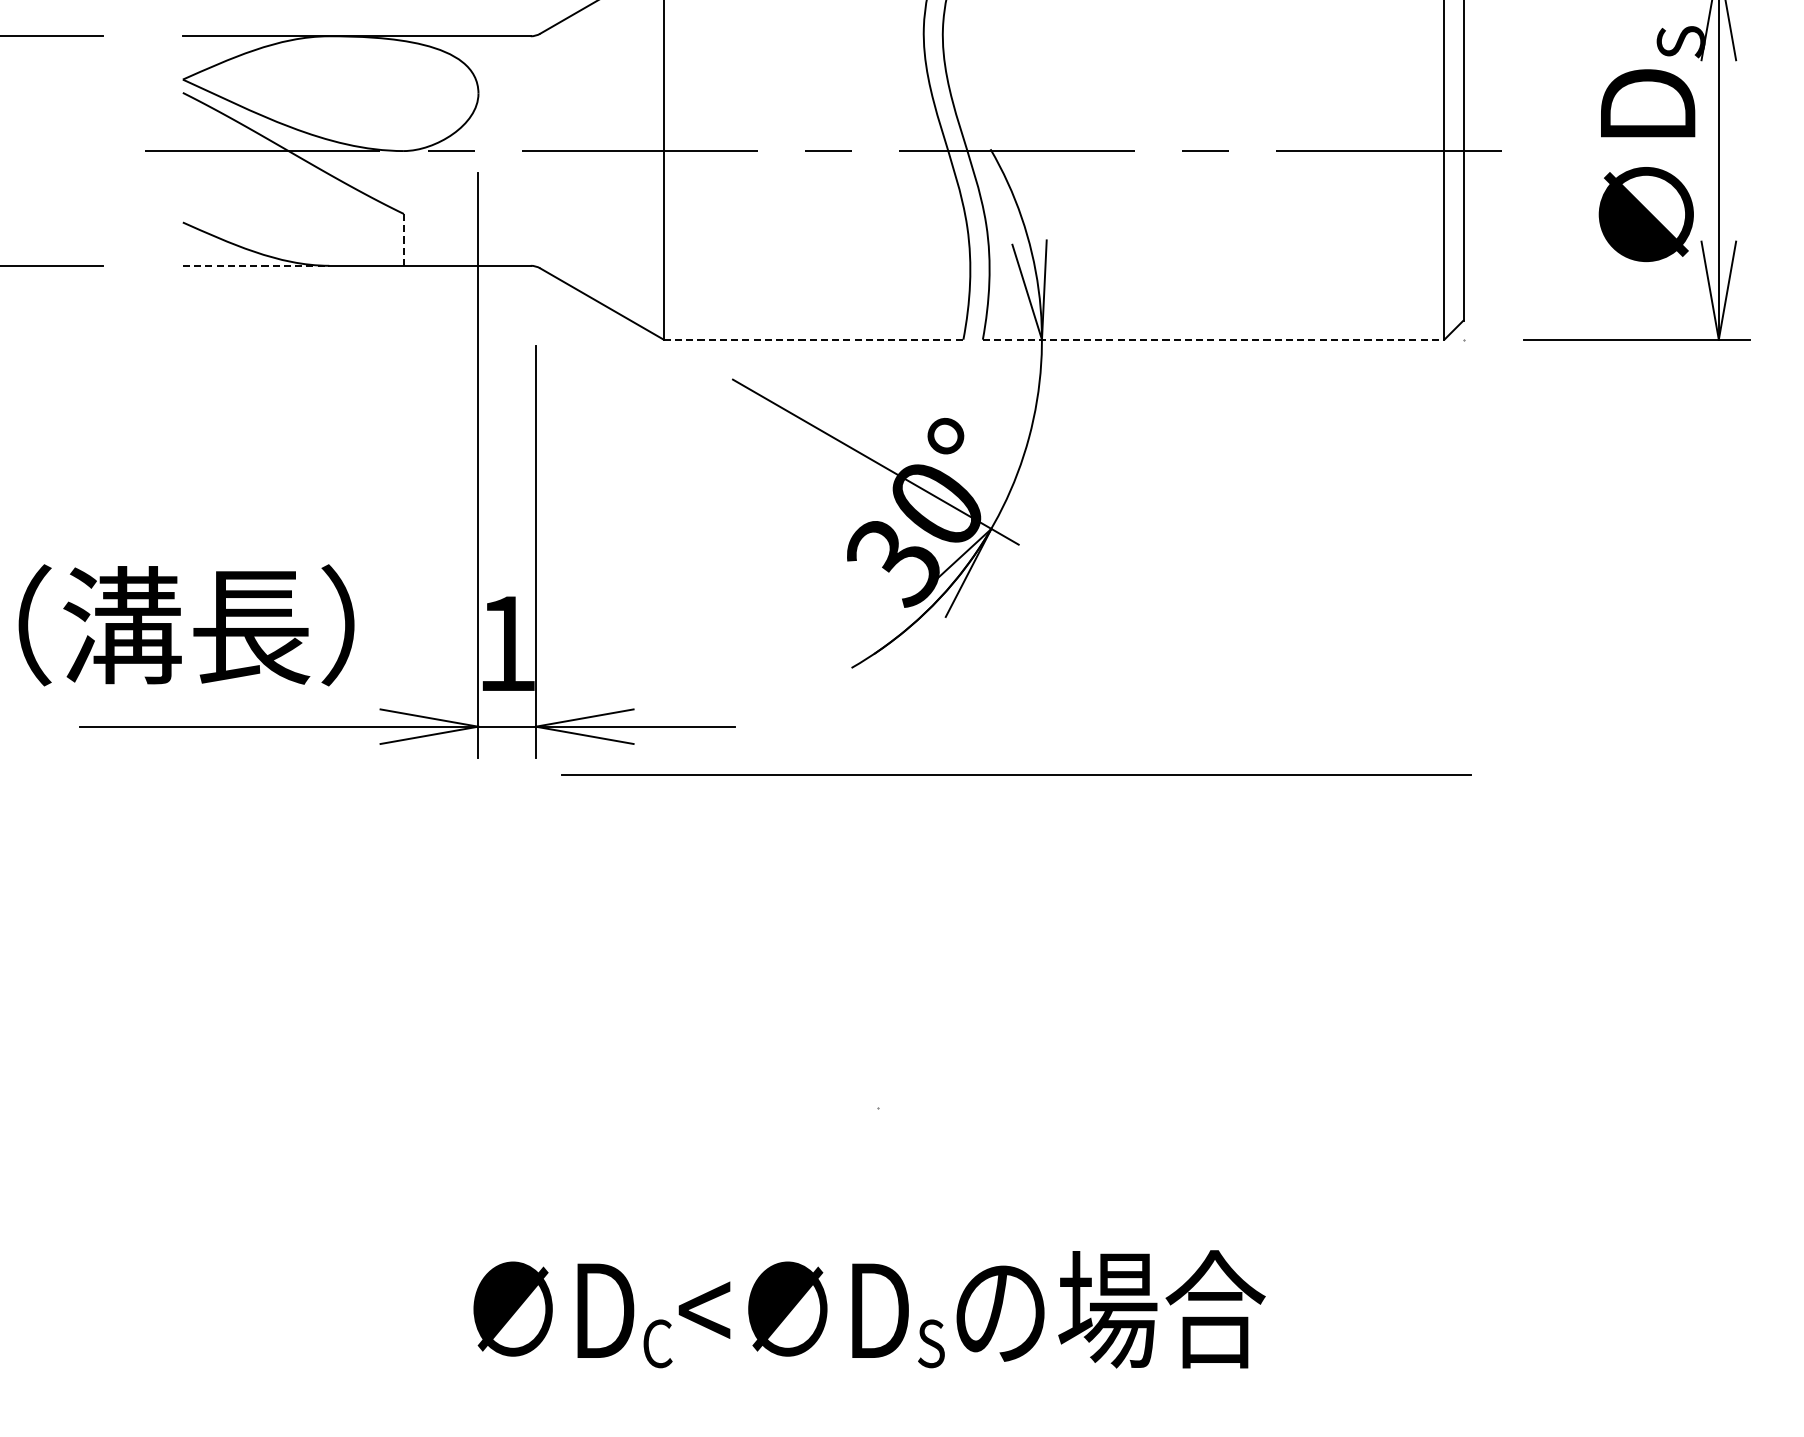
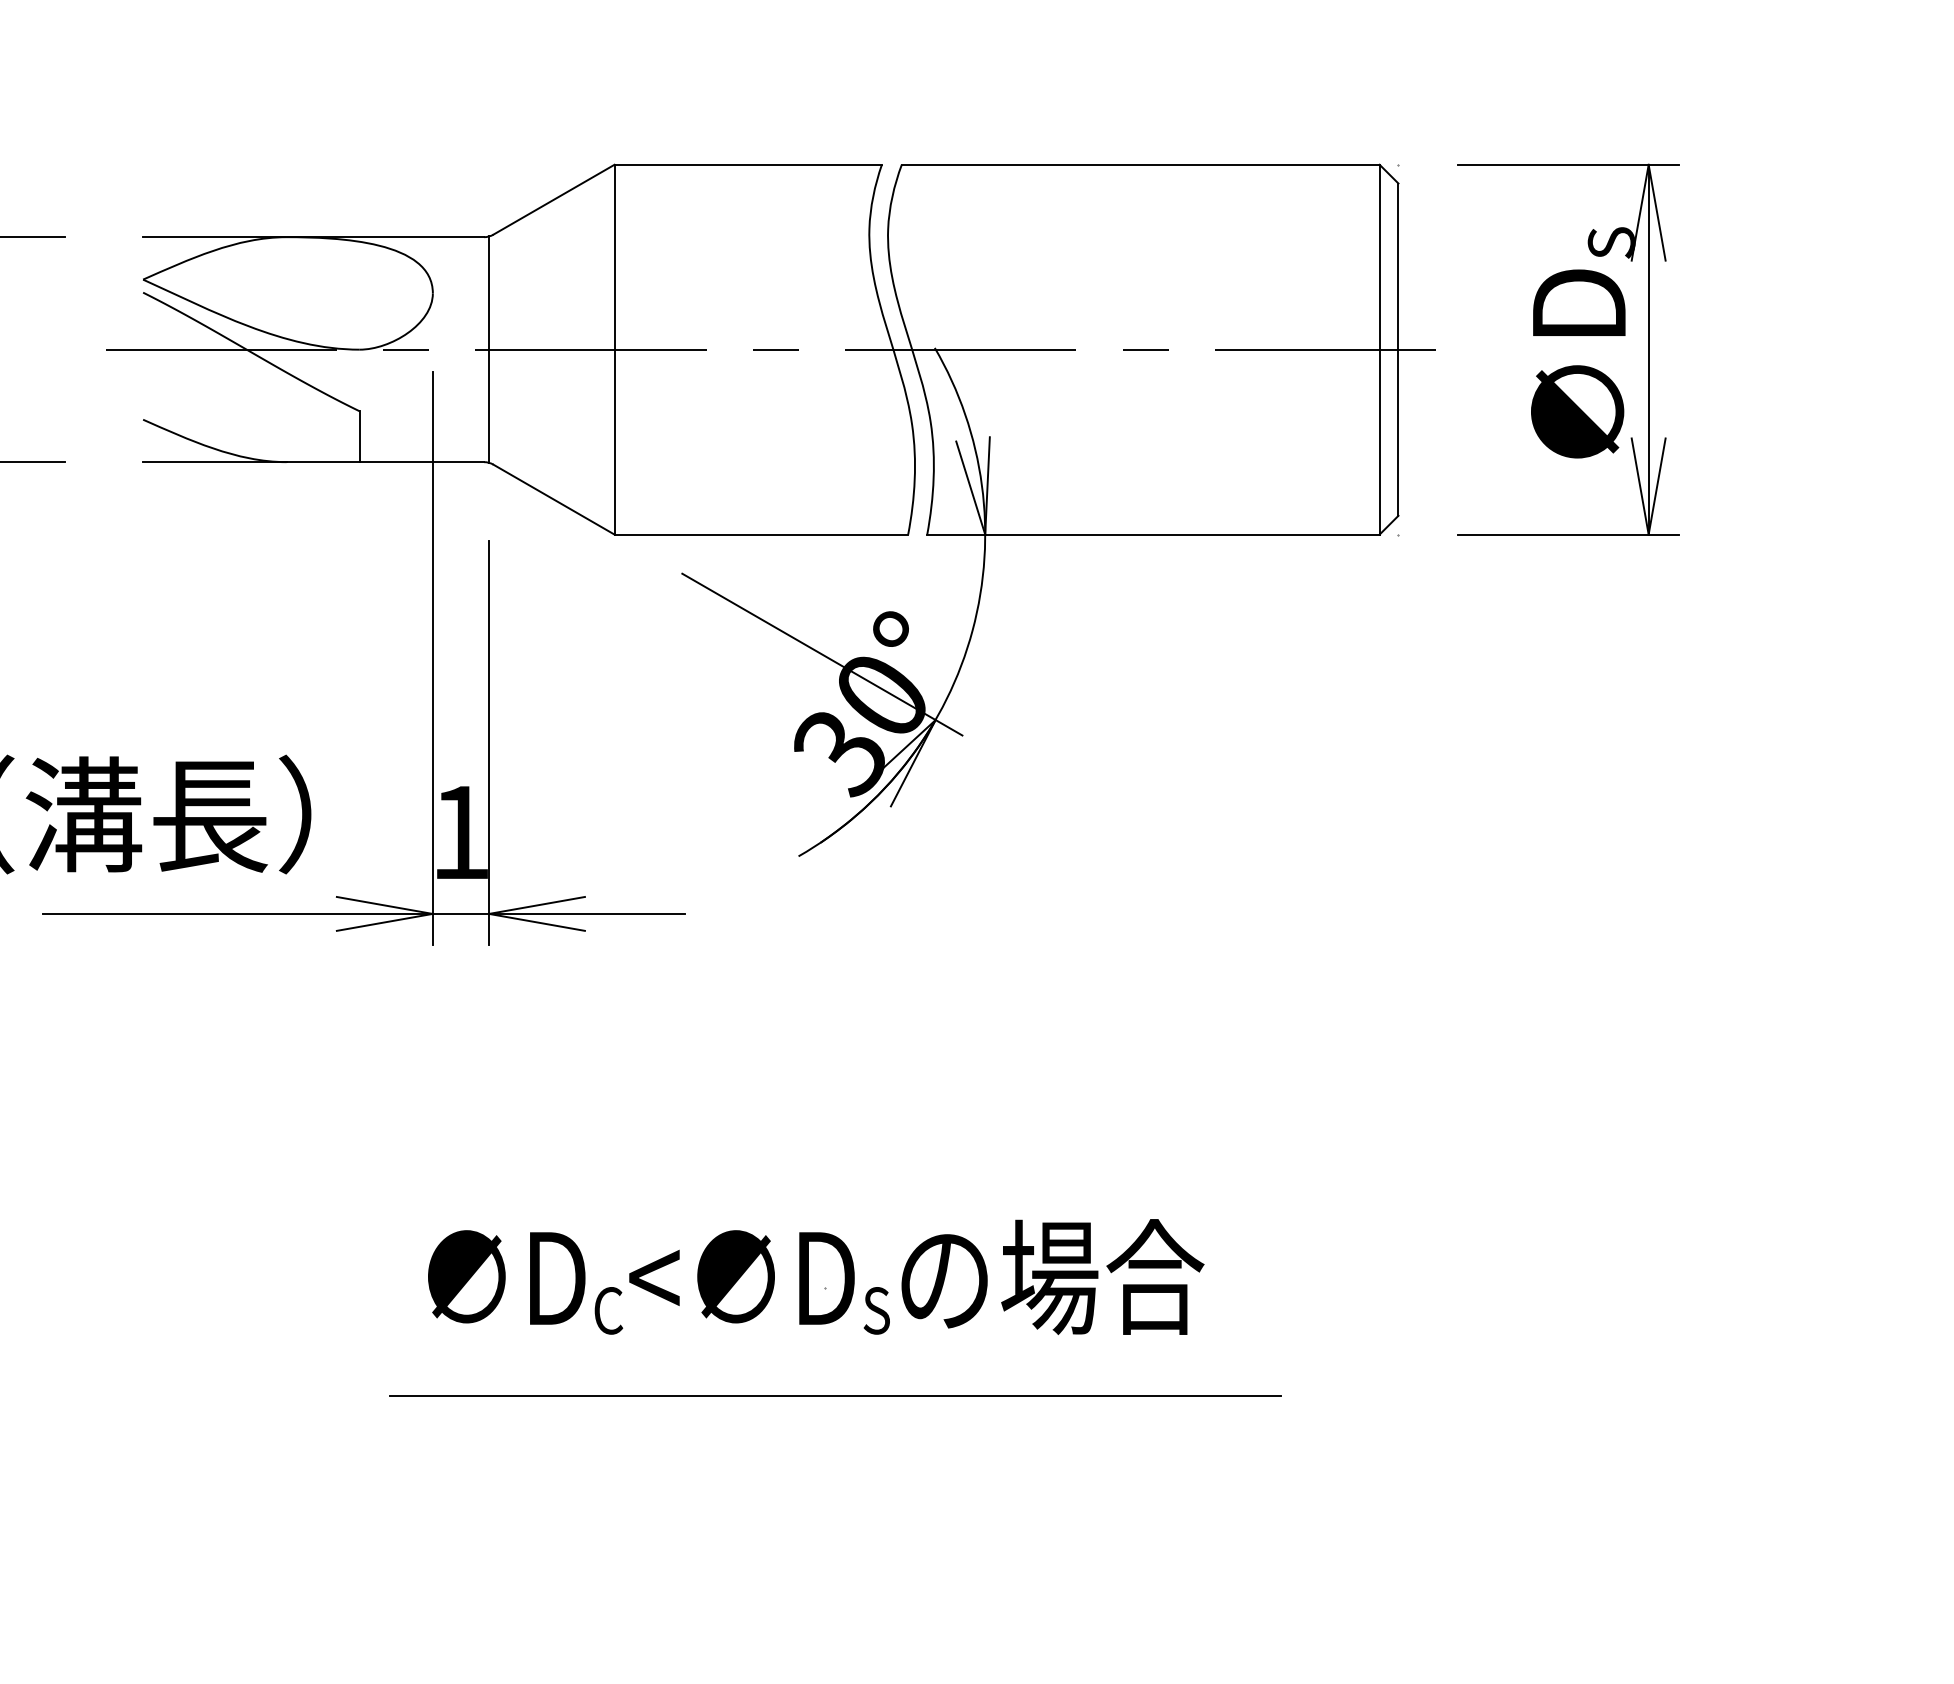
line: (536, 150) -> (489, 349), added
line: (403, 240) -> (359, 437), dashed -> solid
line: (255, 266) -> (214, 462), dashed -> solid
line: (813, 339) -> (761, 534), dashed -> solid
line: (1213, 339) -> (1153, 534), dashed -> solid
line: (1016, 774) -> (835, 1395), moved
text: (869, 1308) -> (816, 1276), moved

